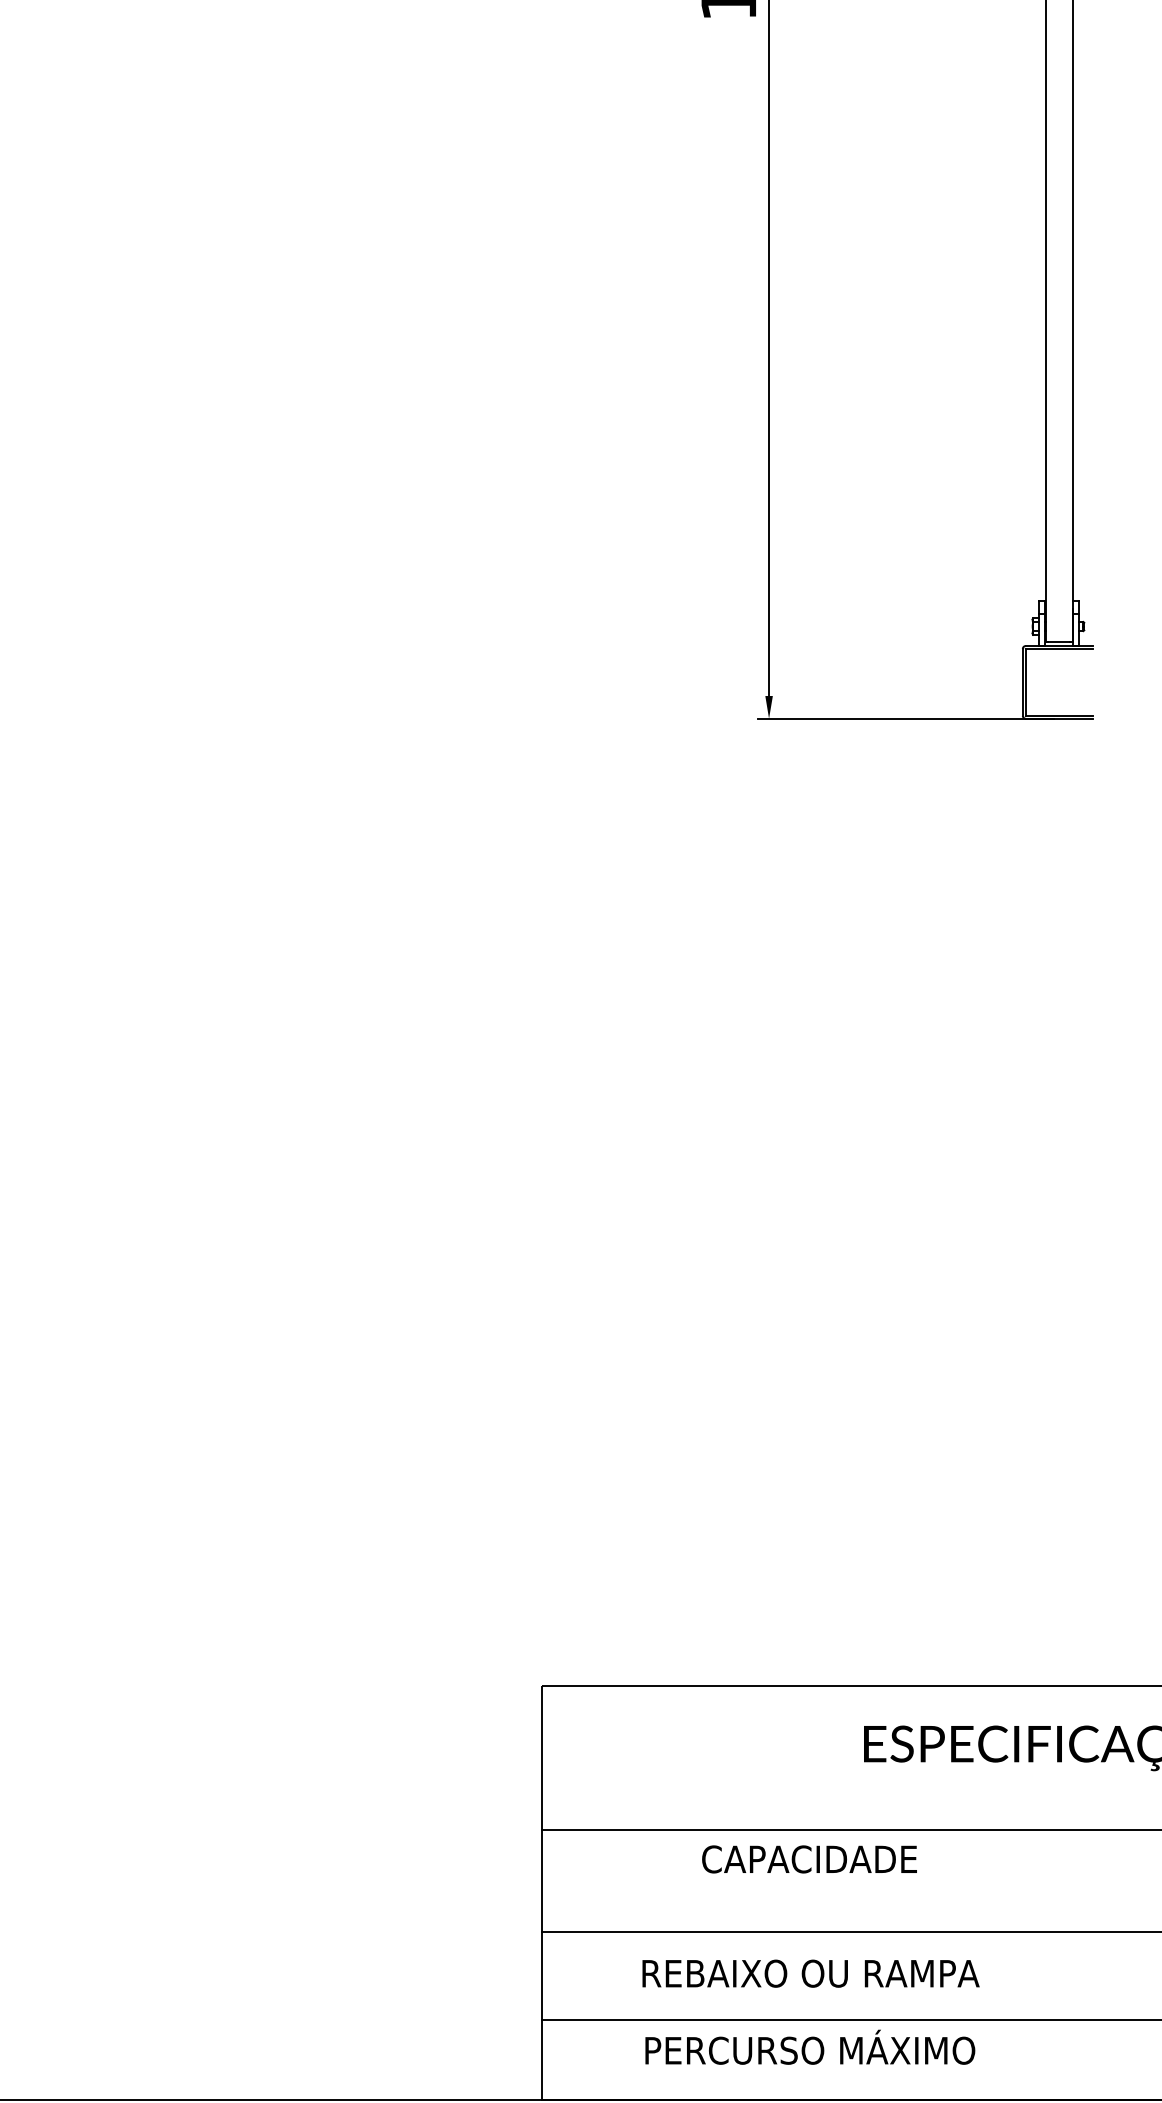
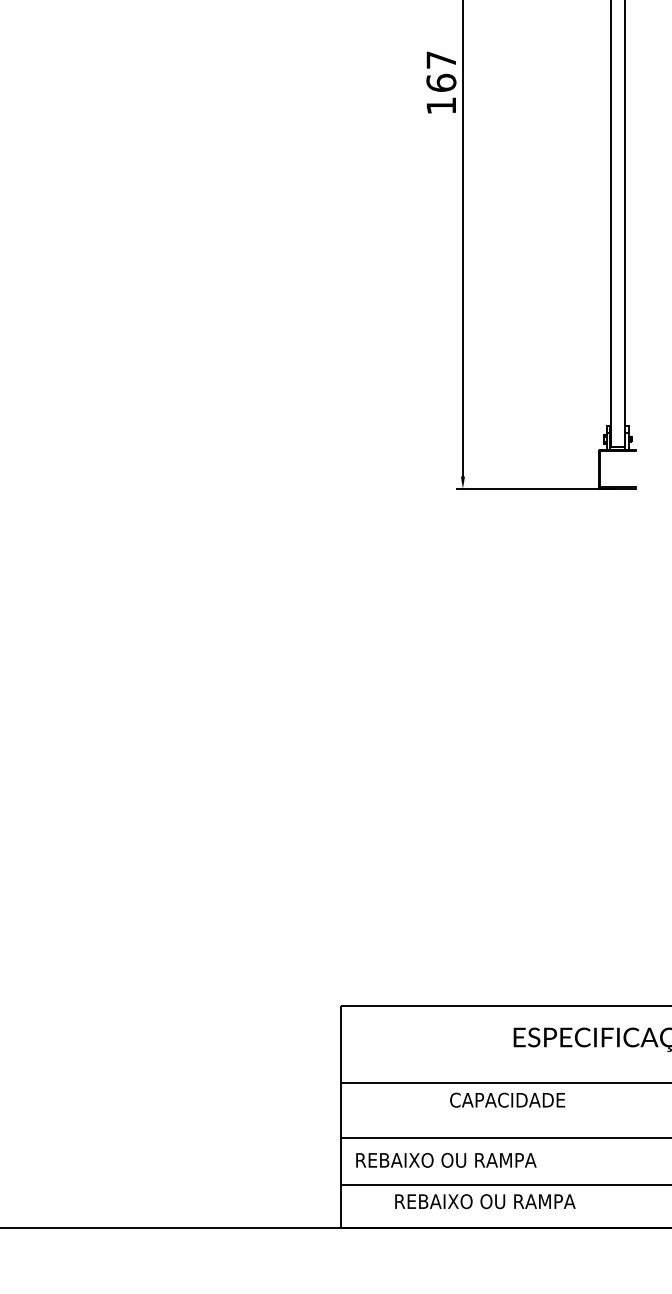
text: (809, 1858) -> (507, 1099), moved
text: (811, 1972) -> (446, 1159), moved
text: (811, 2046) -> (485, 1199), PERCURSO MÁXIMO -> REBAIXO OU RAMPA

